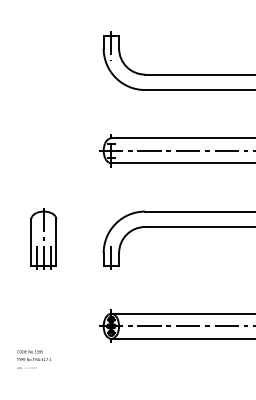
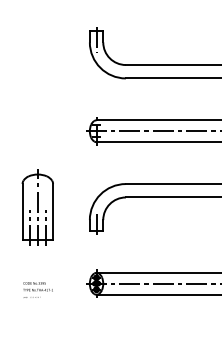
part: (43, 238) -> (37, 207), size x1.4
text: (33, 359) -> (37, 290), moved

